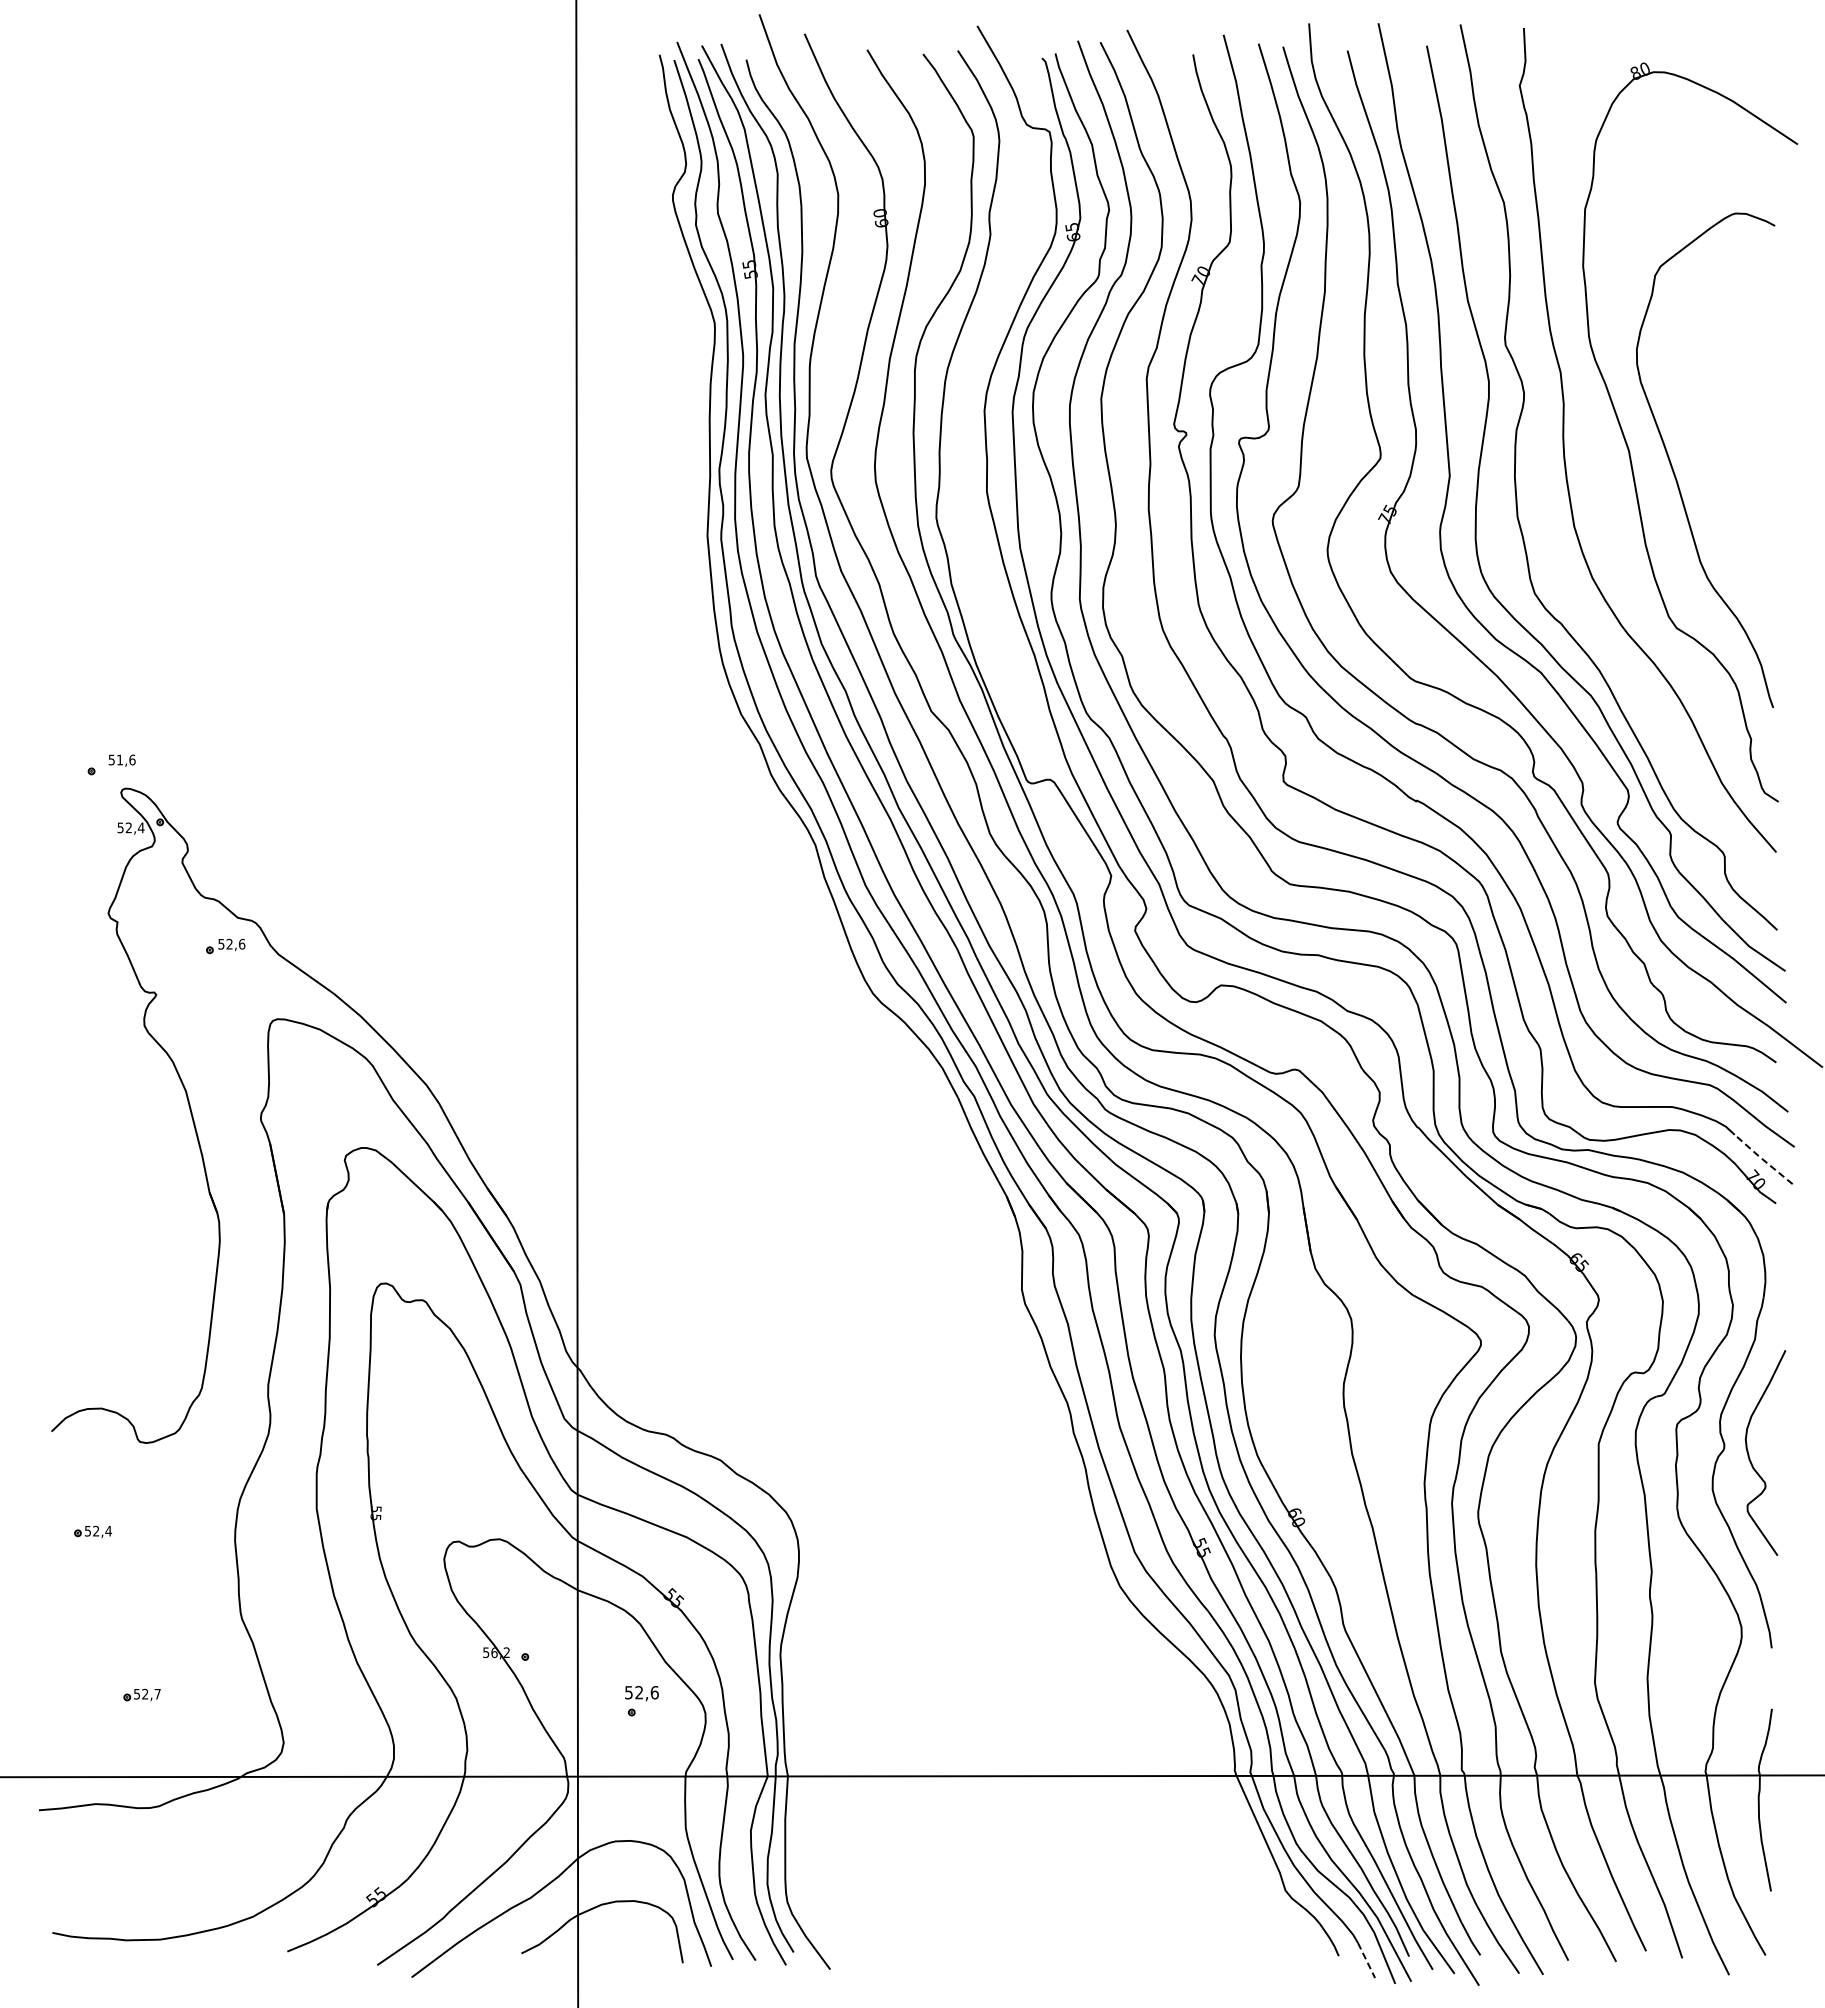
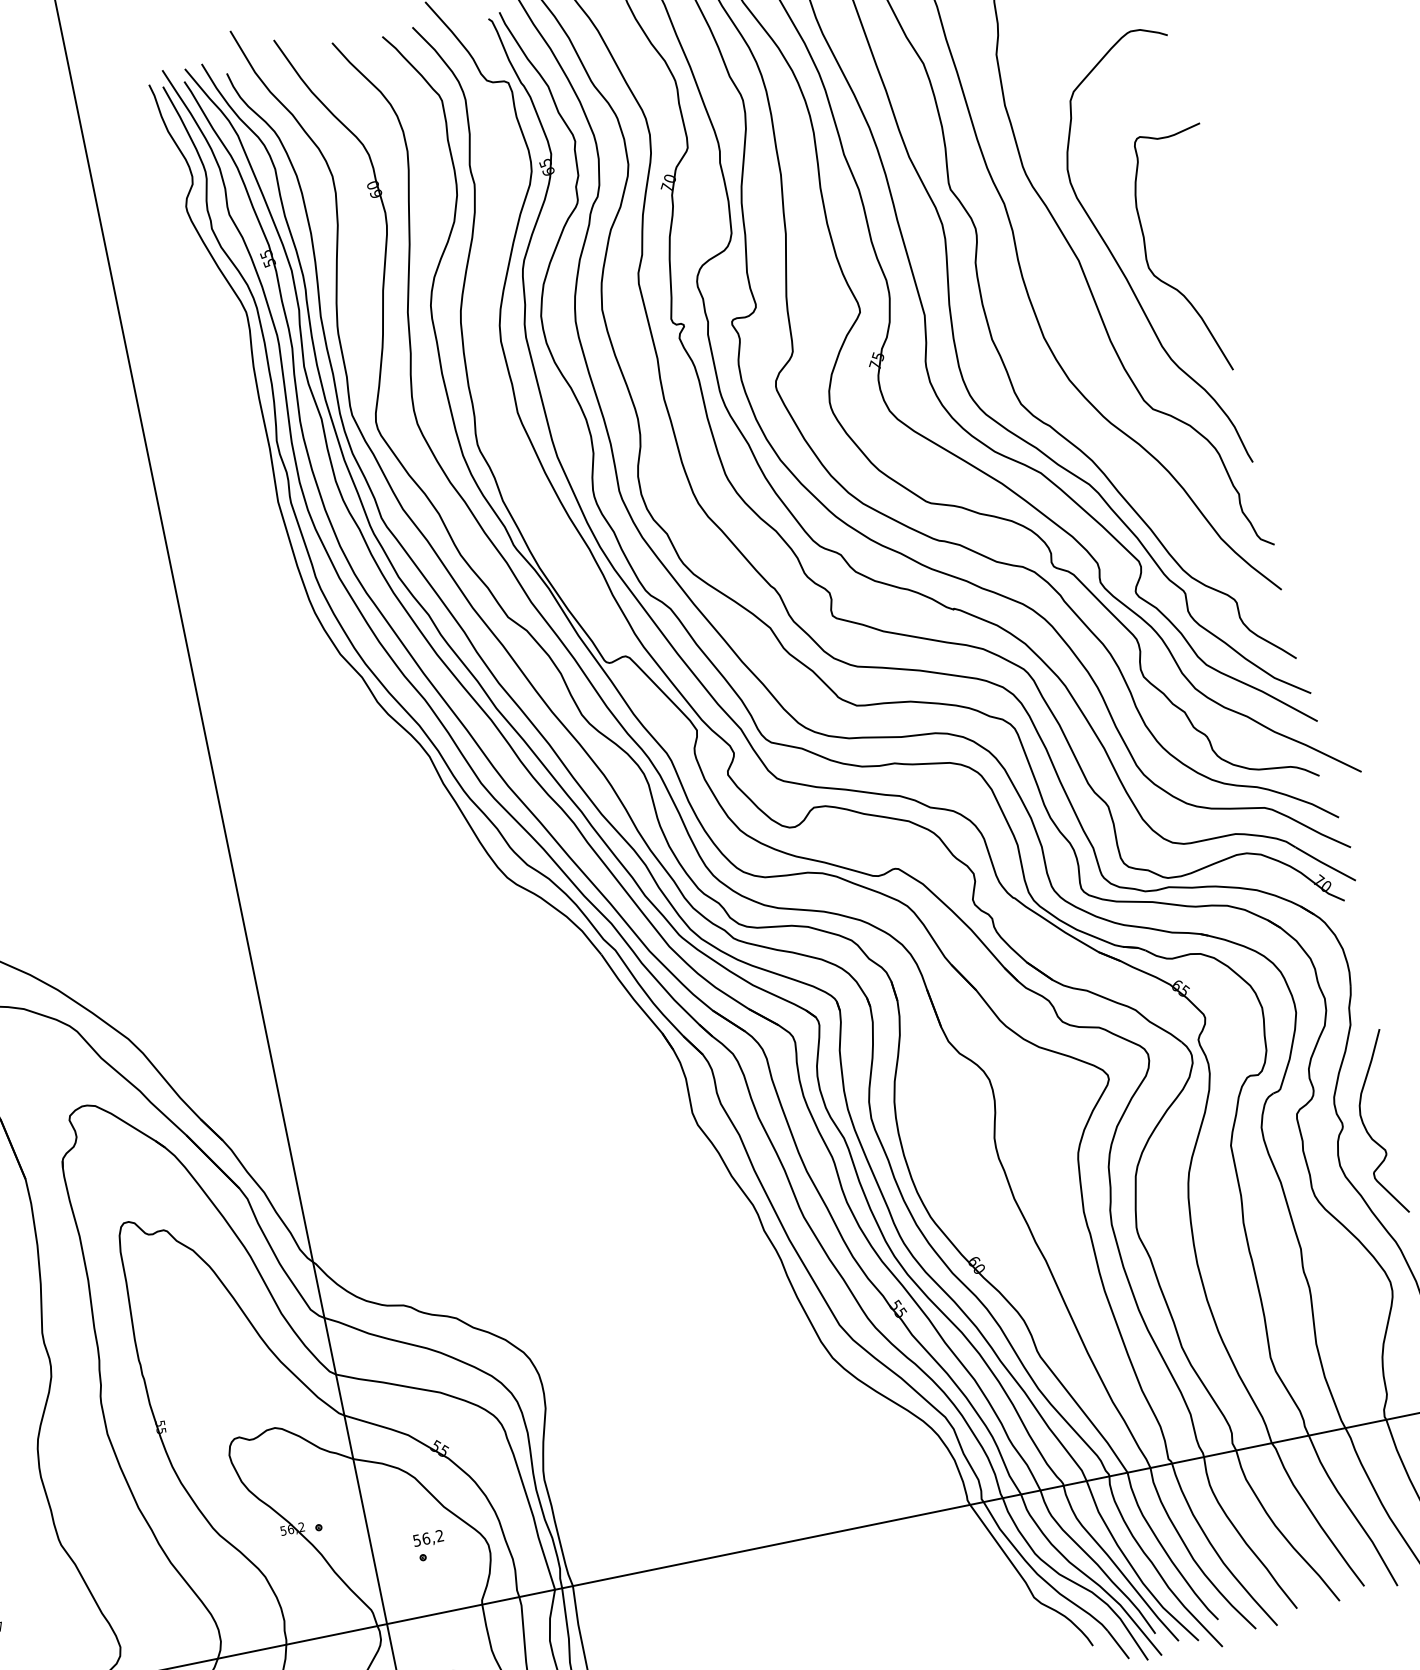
curve: (1723, 497) -> (1170, 285), added
line: (1763, 1159) -> (1325, 864), dashed -> solid
text: (646, 1692) -> (432, 1537), 52,6 -> 56,2
line: (1366, 1960) -> (1118, 1644), dashed -> solid

